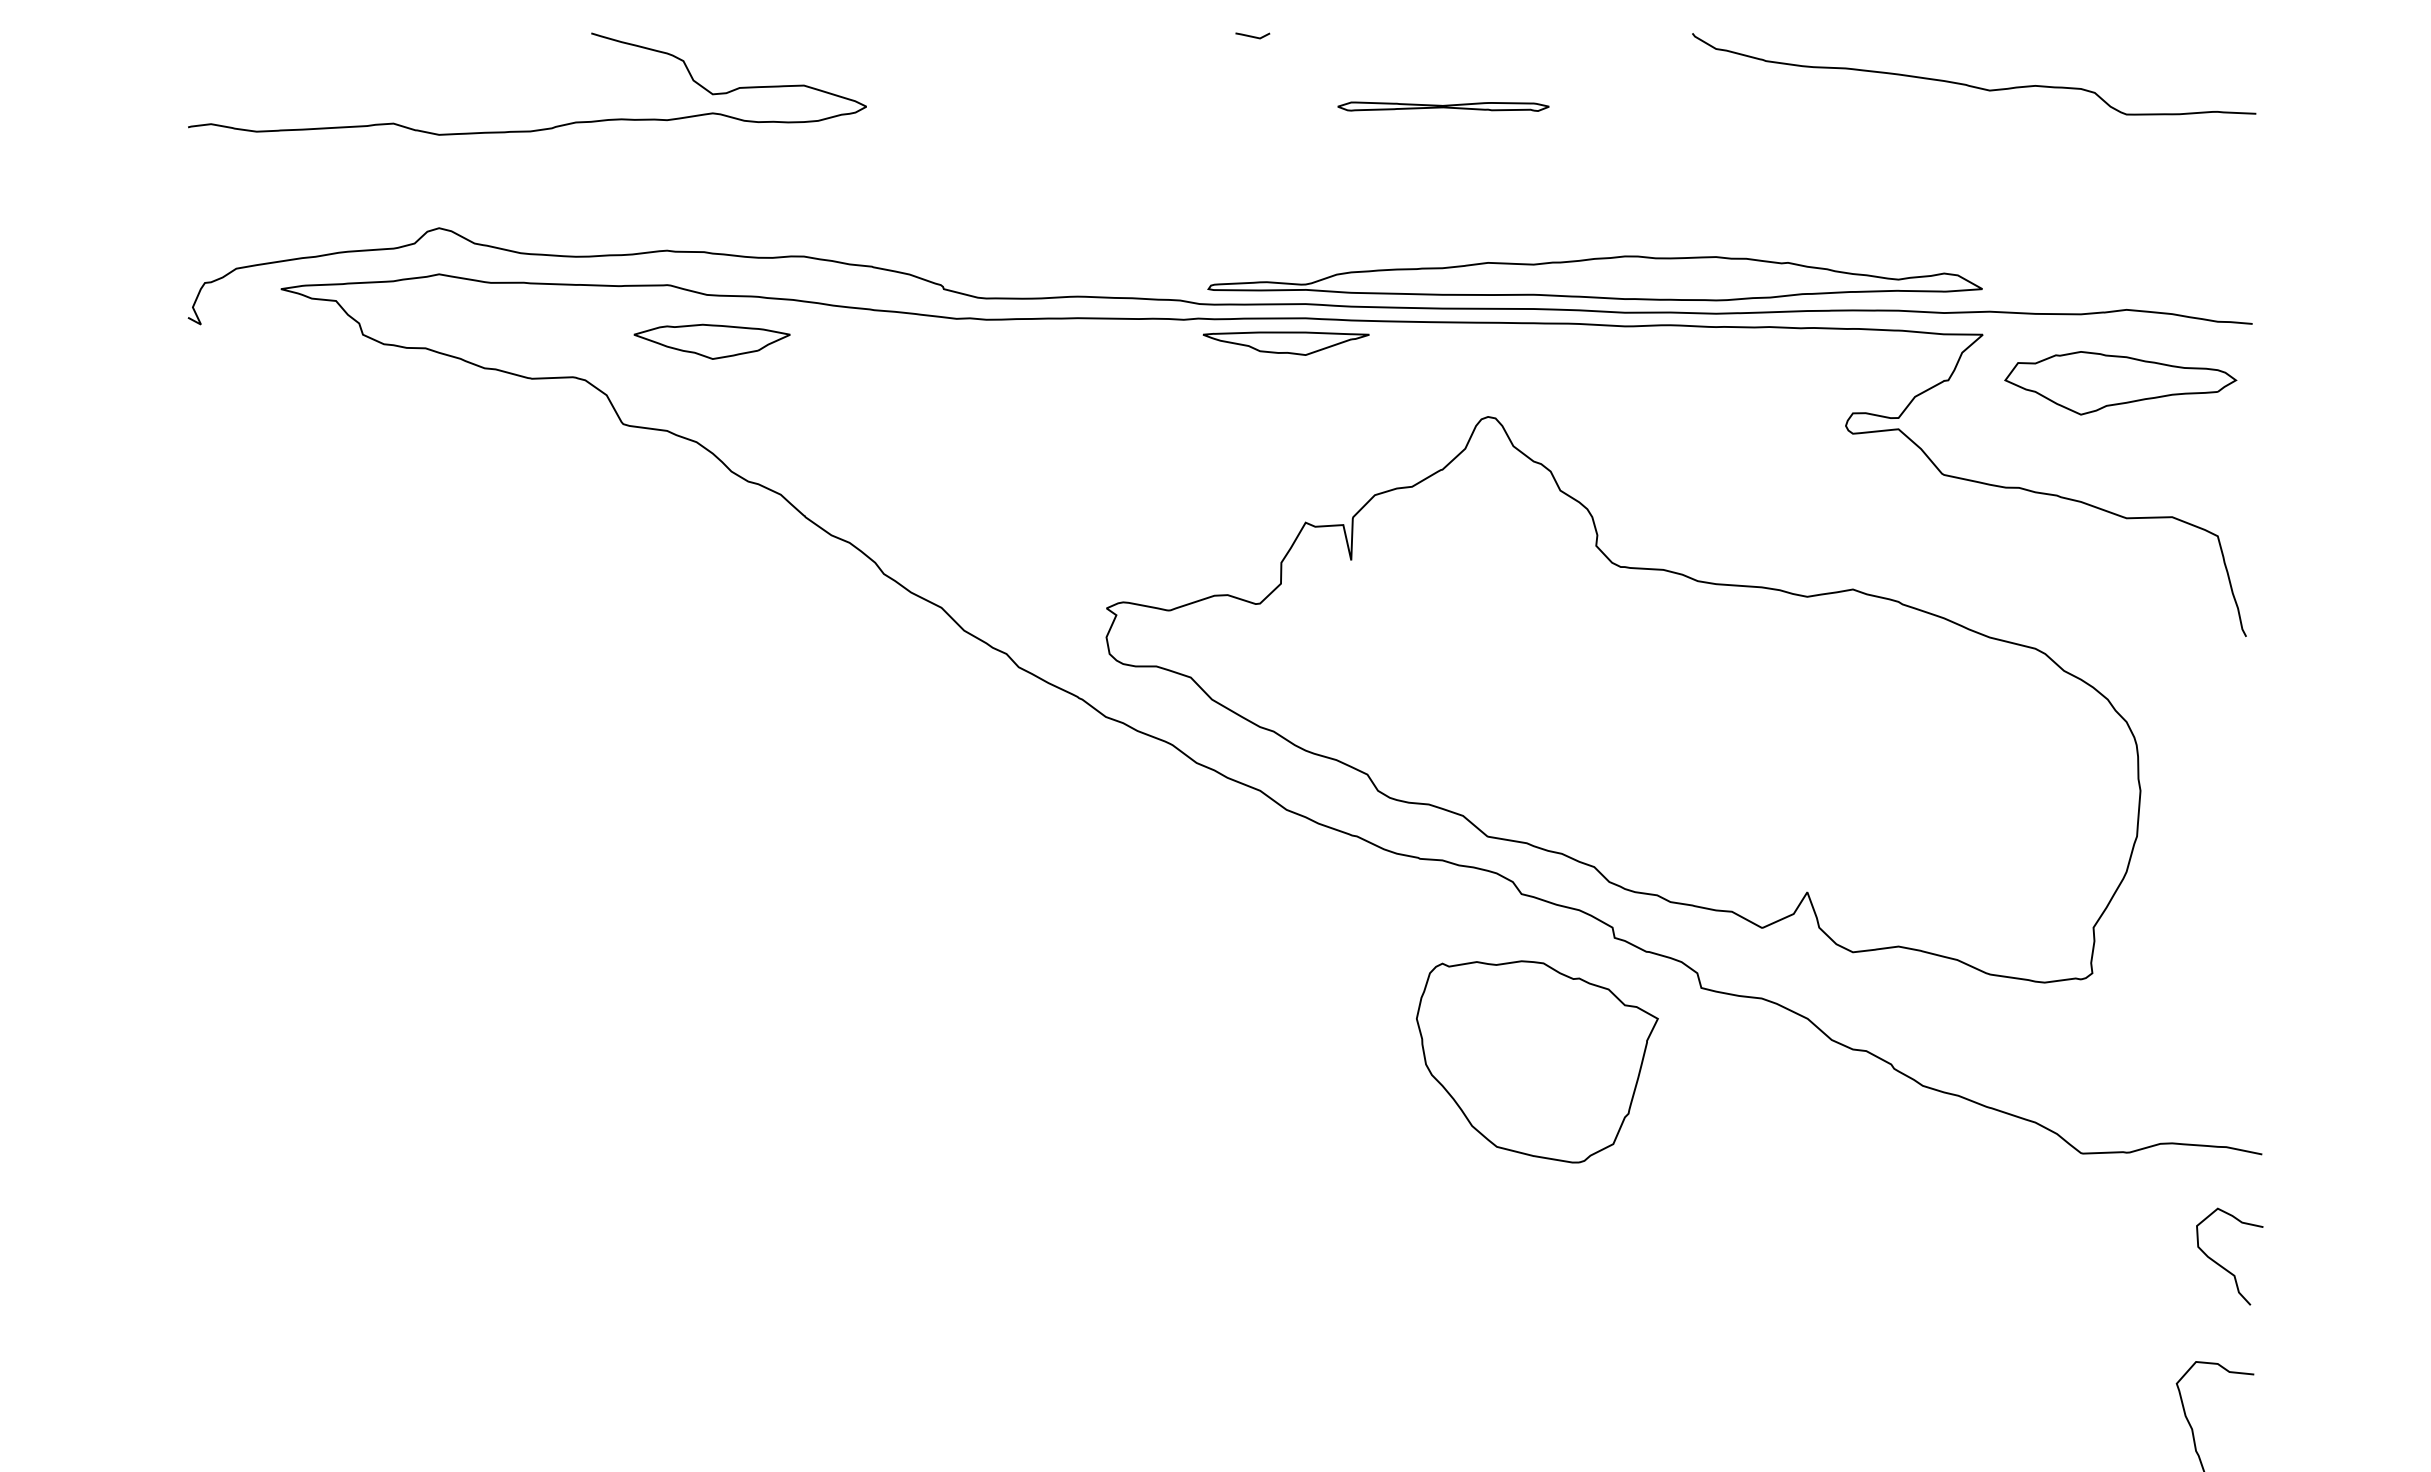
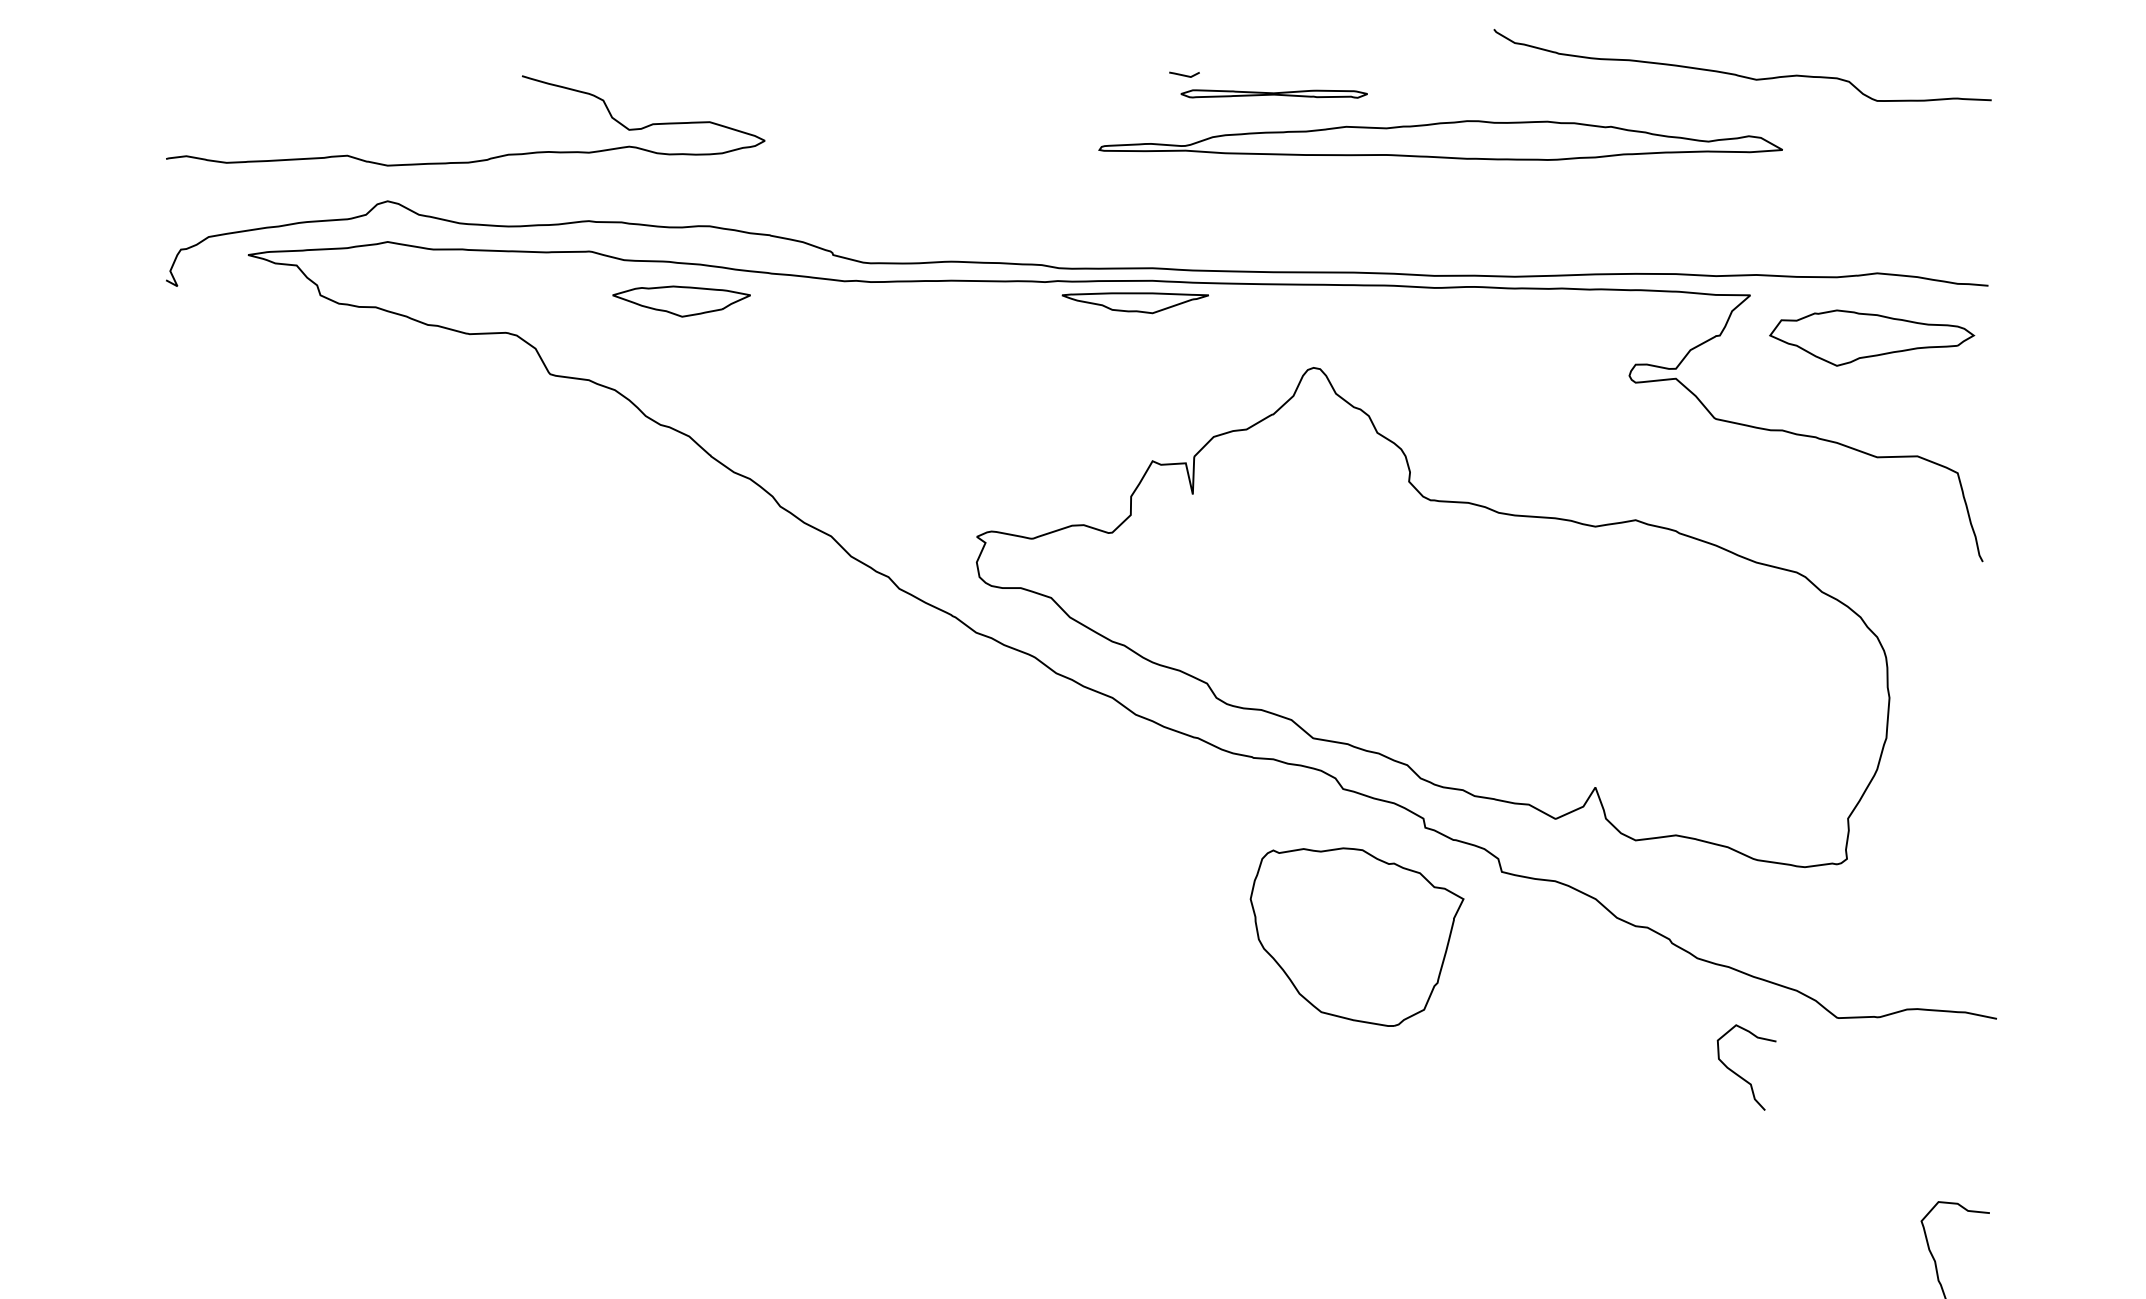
line: (1252, 35) -> (1184, 74), moved
curve: (535, 129) -> (472, 160), moved
part: (1594, 278) -> (1440, 140), moved
part: (711, 341) -> (681, 301), moved
curve: (2223, 1266) -> (1741, 1076), moved

